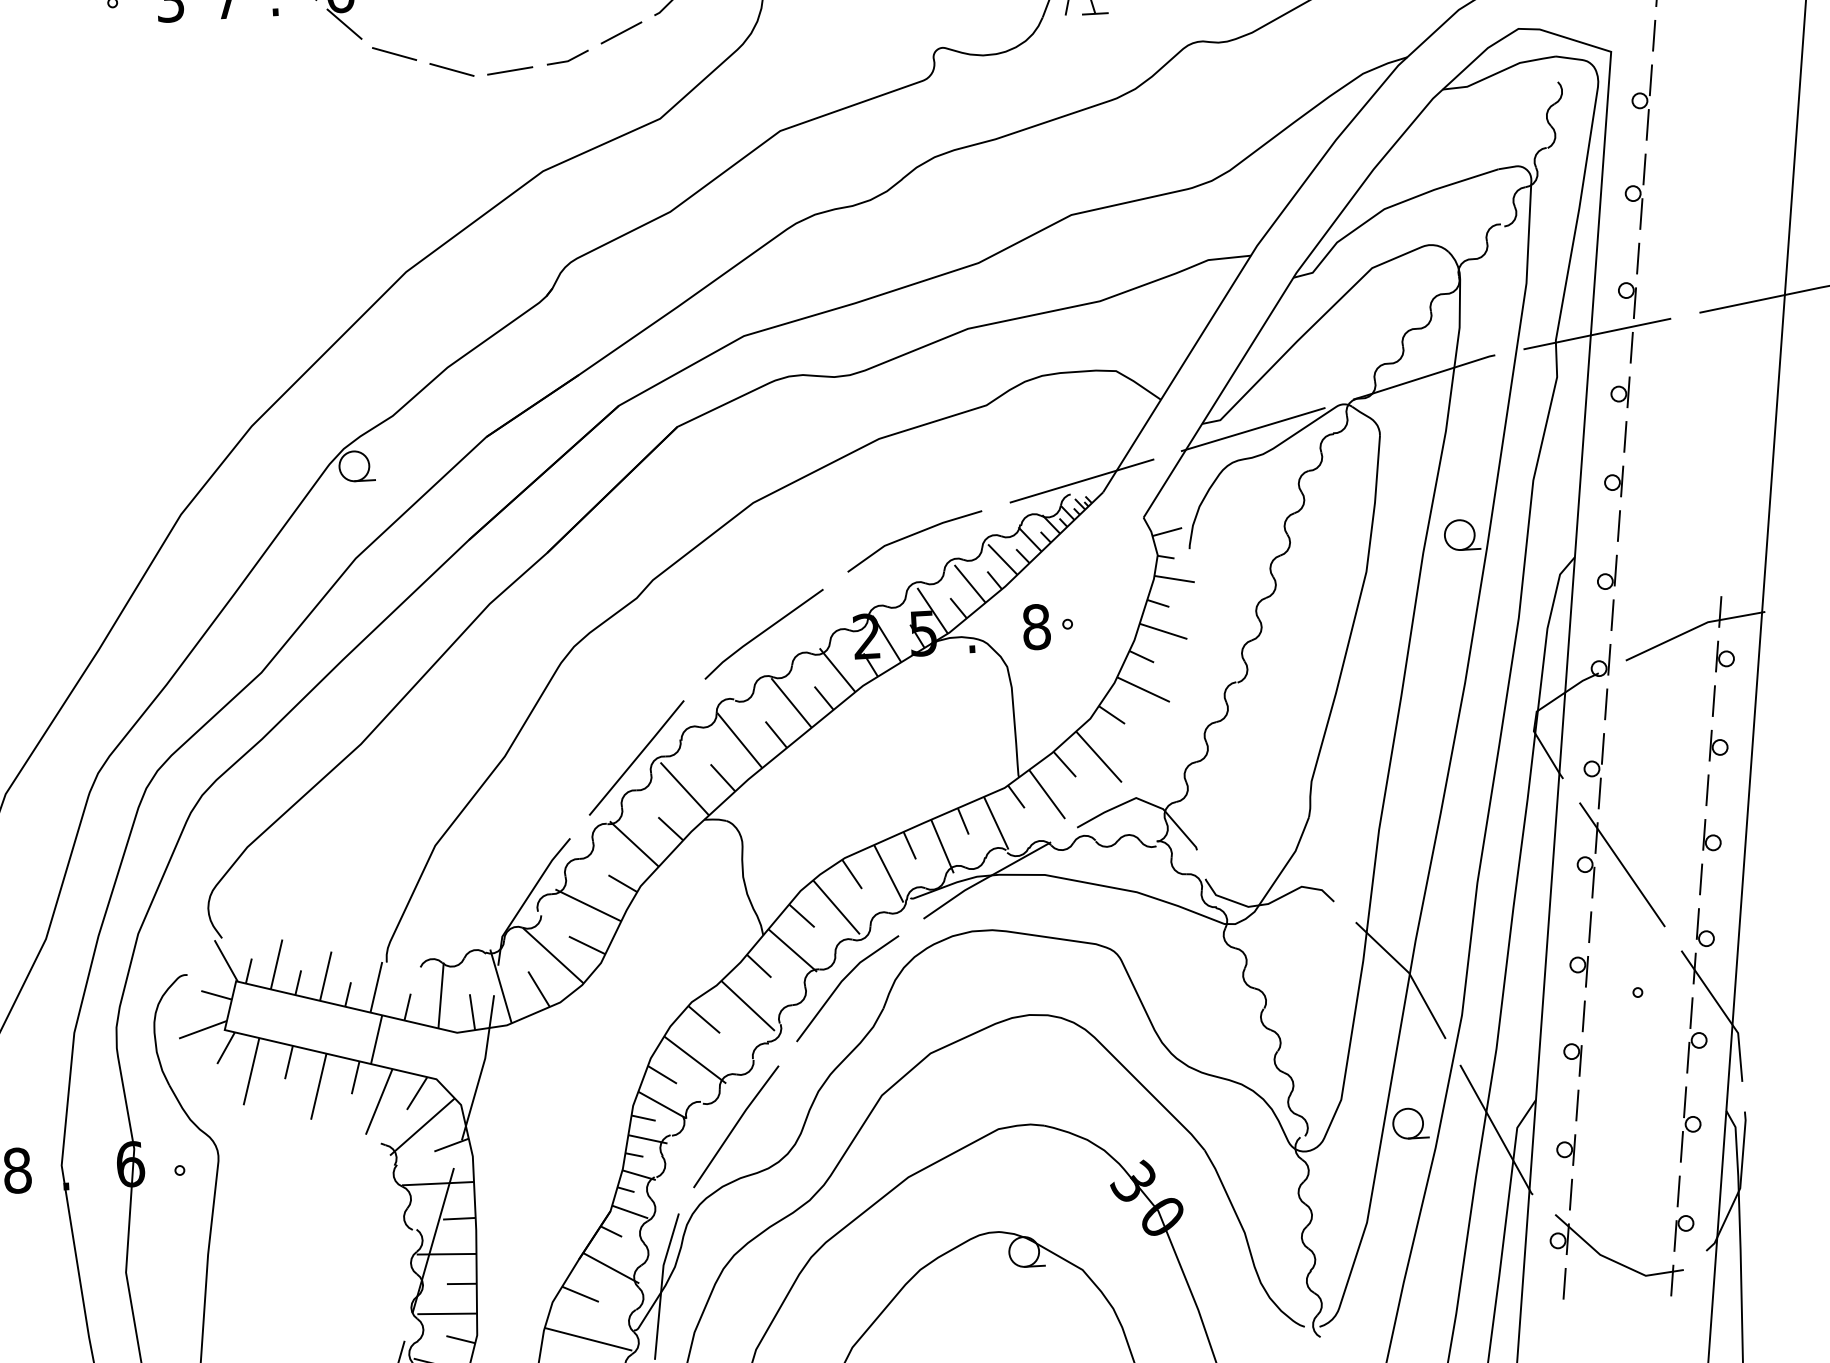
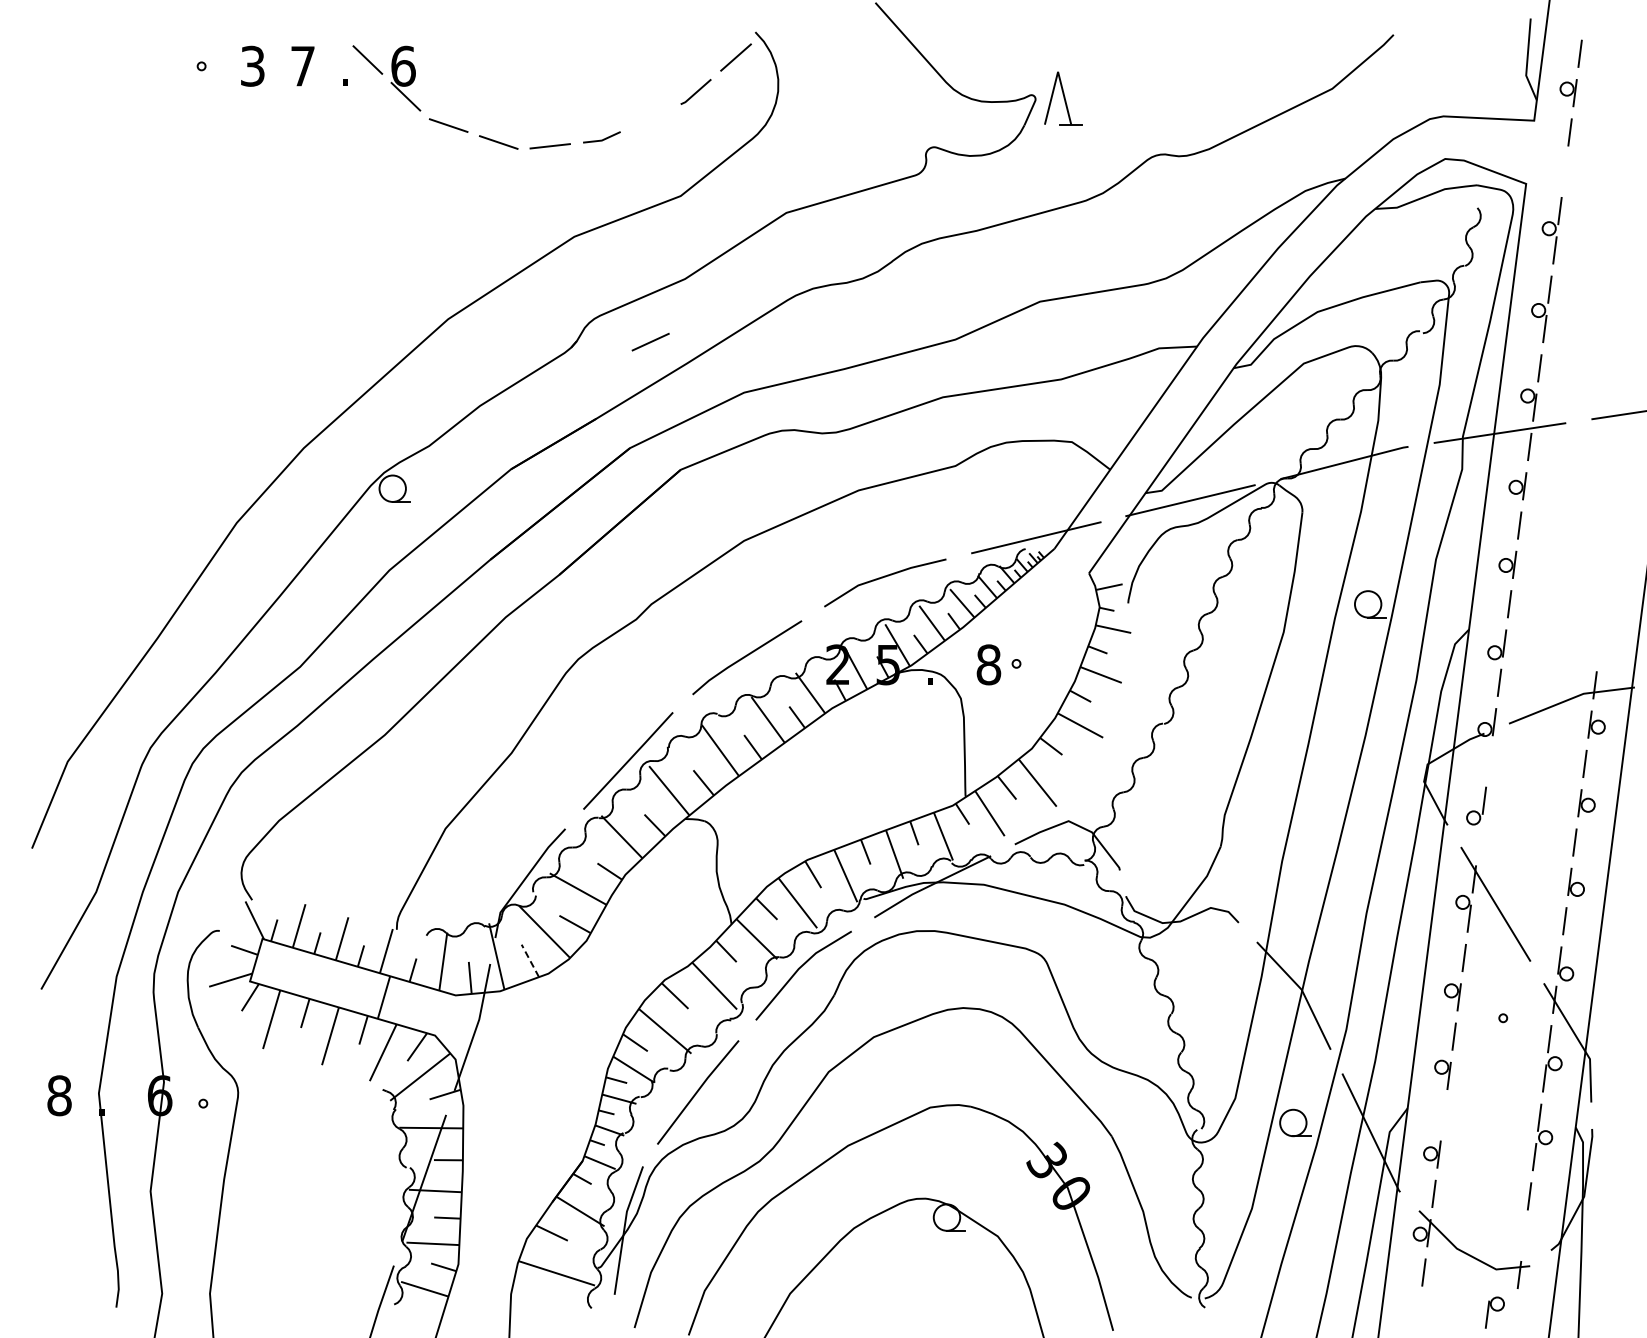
line: (621, 33) -> (650, 342), moved
line: (1653, 35) -> (1564, 171), removed
line: (1606, 704) -> (1489, 761), removed
line: (1599, 792) -> (1479, 839), removed
line: (539, 988) -> (530, 960), solid -> dashed
line: (1576, 1105) -> (1443, 1115), removed
part: (1683, 1233) -> (1494, 1312), moved

